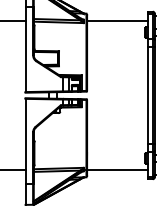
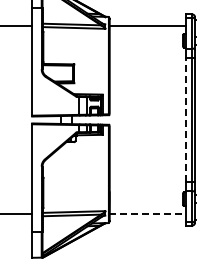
line: (148, 95) -> (186, 119), solid -> dashed
line: (117, 170) -> (147, 214), solid -> dashed

